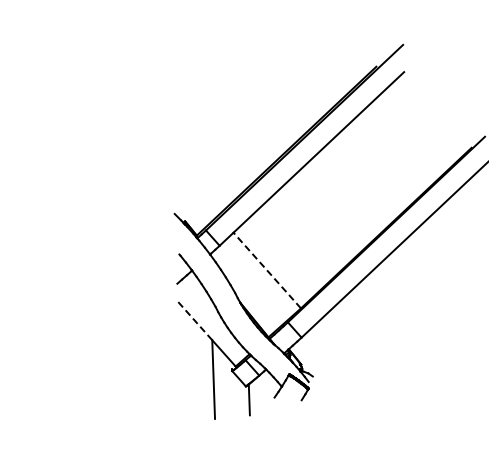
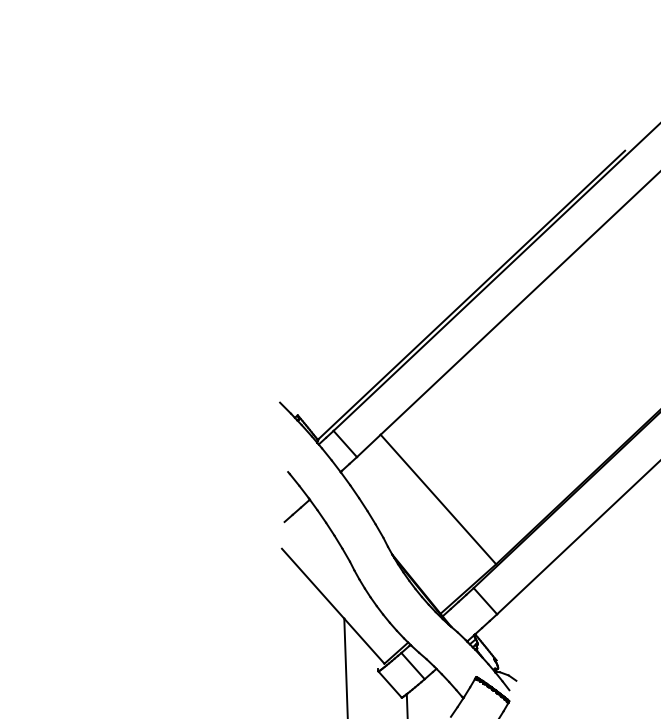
line: (267, 270) -> (438, 499), dashed -> solid
line: (193, 319) -> (312, 583), dashed -> solid

